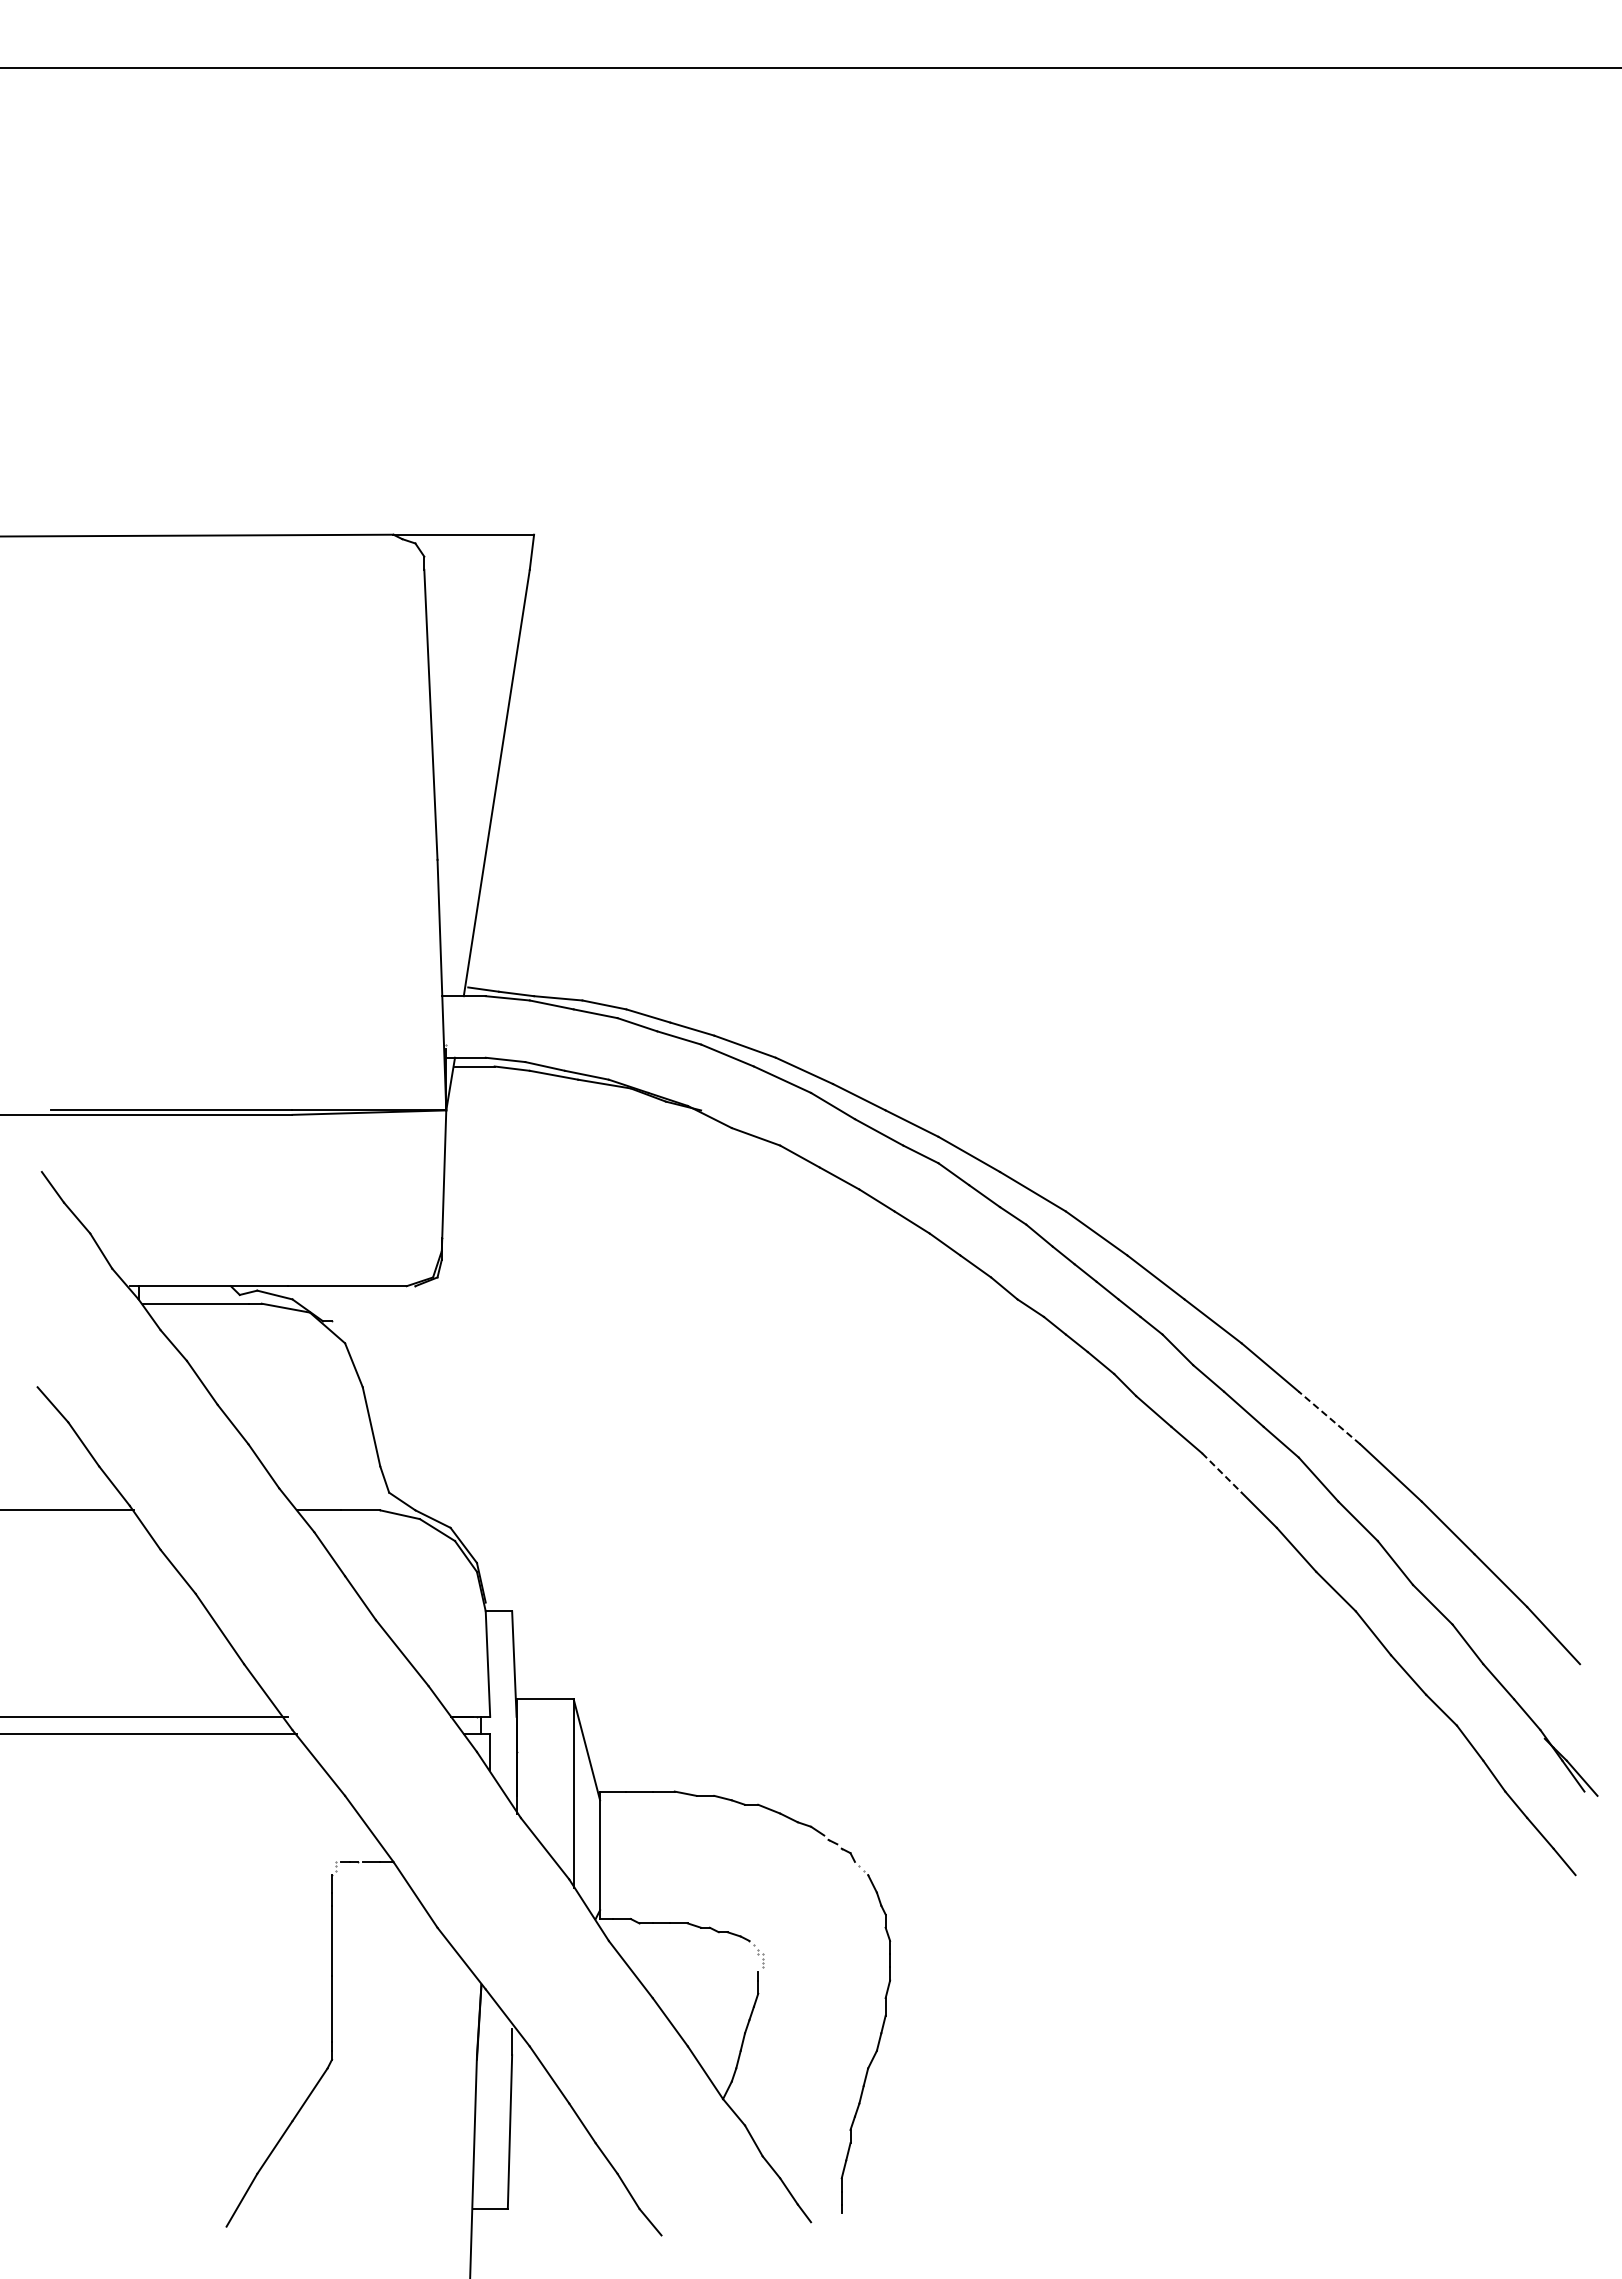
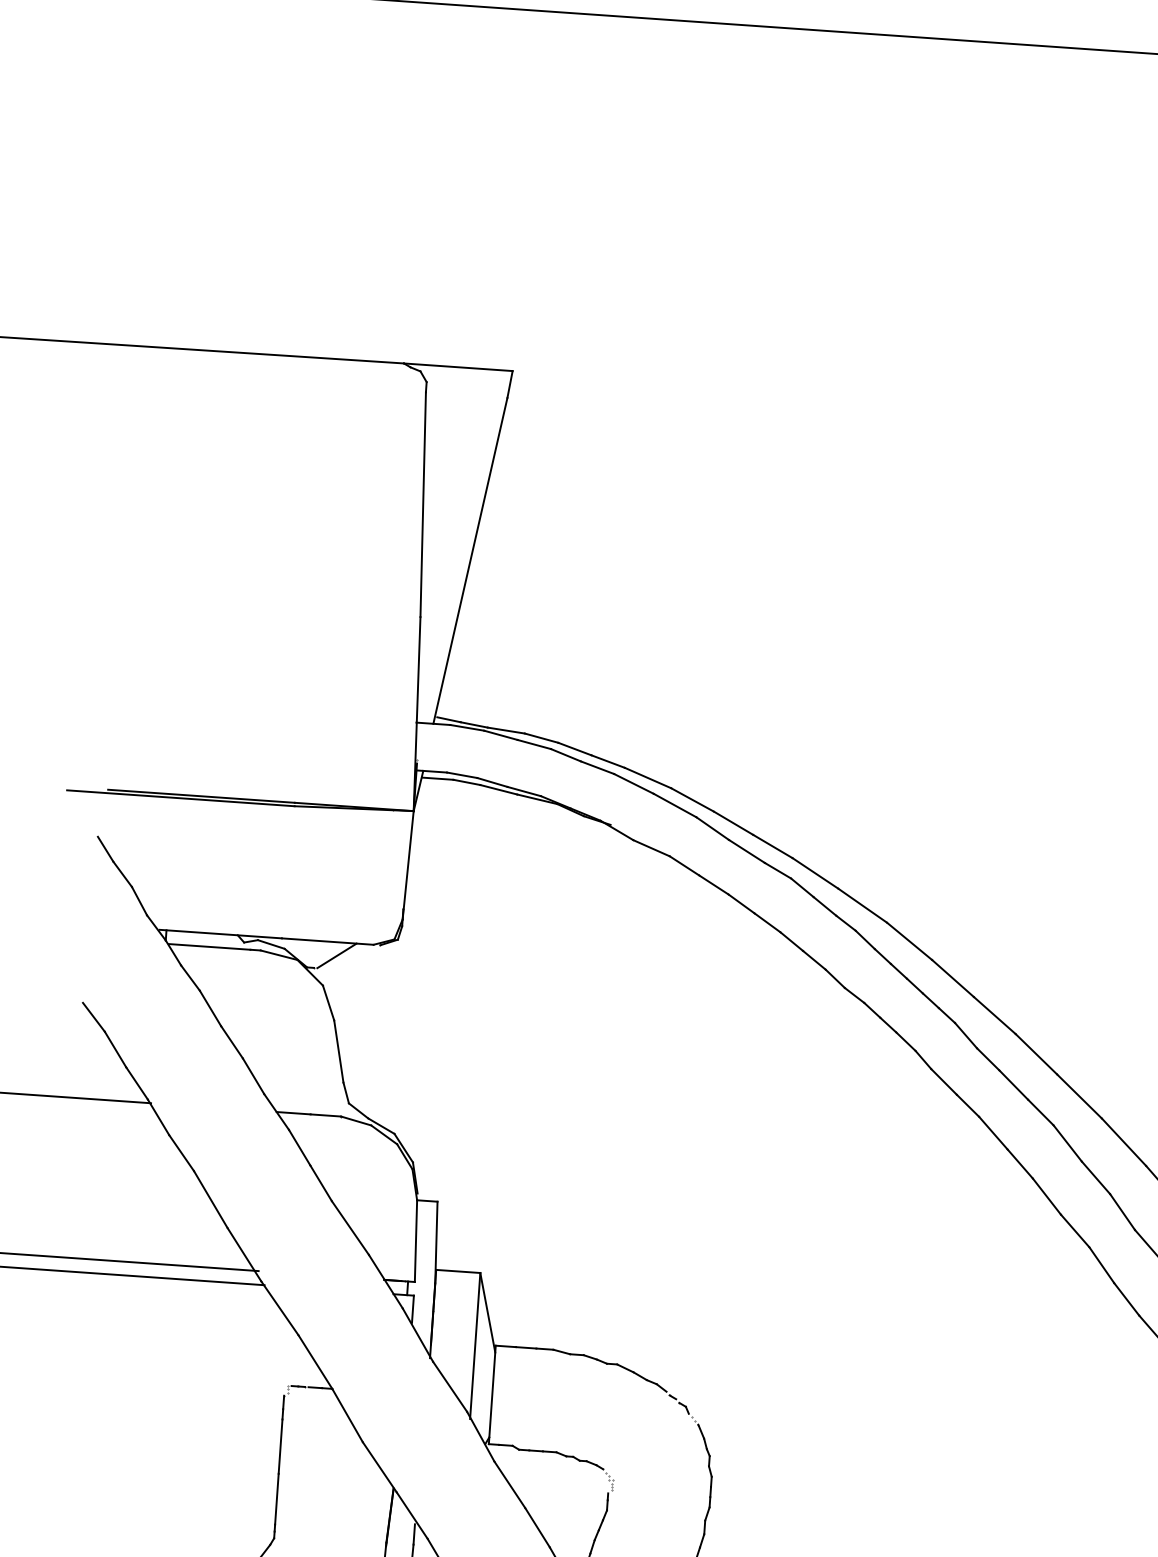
line: (360, 1303) -> (336, 955), added
line: (1329, 1418) -> (1079, 1096), dashed -> solid
line: (1221, 1472) -> (993, 1132), dashed -> solid

